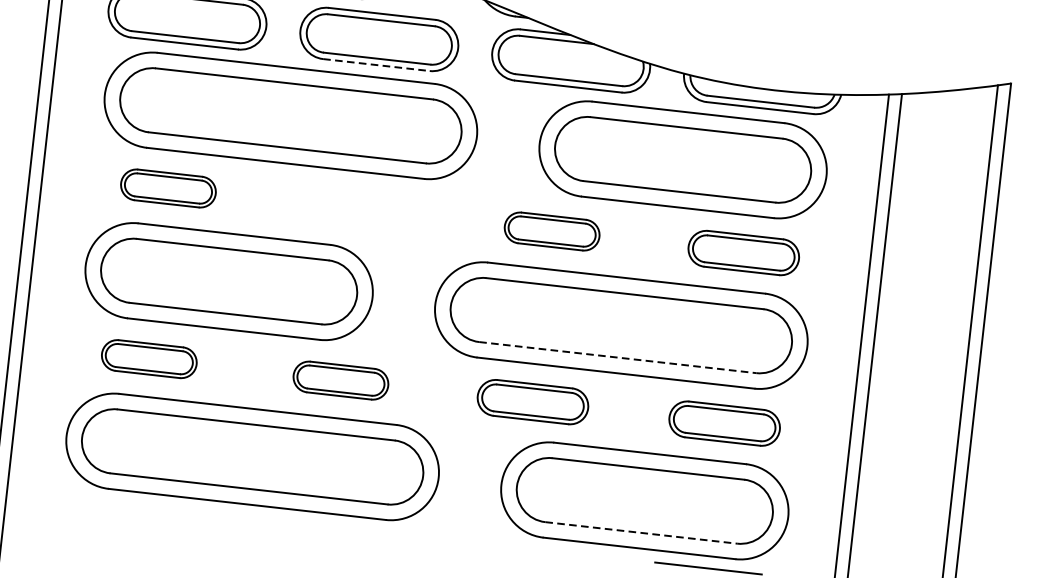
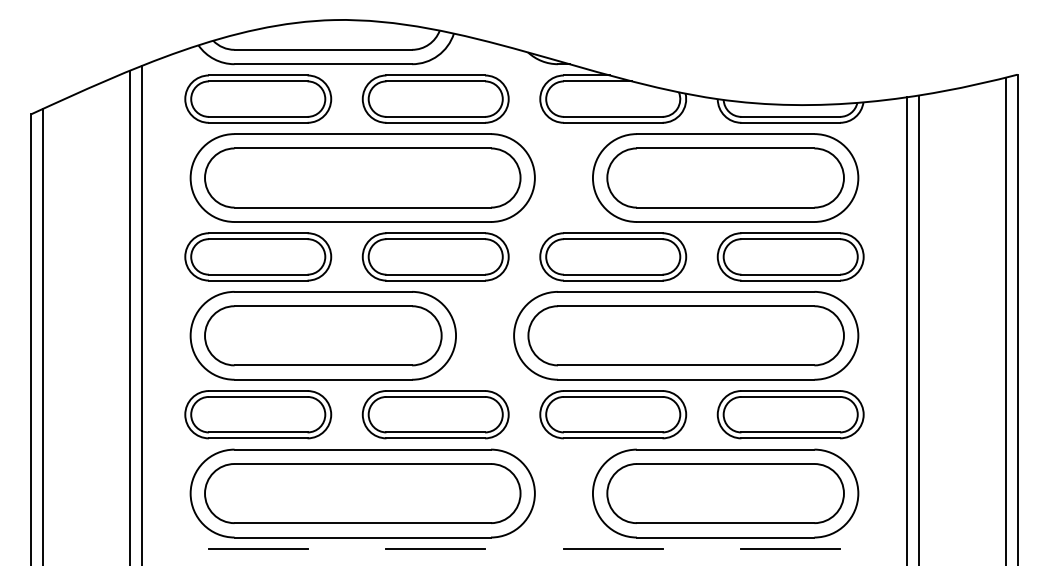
line: (377, 64) -> (436, 122), dashed -> solid
part: (168, 188) -> (258, 256), size x1.67
part: (359, 209) -> (435, 256), added
part: (552, 231) -> (613, 256), size x1.67
part: (743, 252) -> (790, 256), size x1.43
line: (618, 357) -> (686, 365), dashed -> solid
part: (149, 358) -> (258, 414), size x1.67
part: (340, 380) -> (435, 414), size x1.67
part: (533, 401) -> (613, 414), size x1.43
part: (724, 423) -> (790, 414), size x1.43
line: (132, 503) -> (257, 548), added
line: (324, 525) -> (435, 548), added
line: (641, 533) -> (725, 523), dashed -> solid
line: (515, 546) -> (612, 548), added

